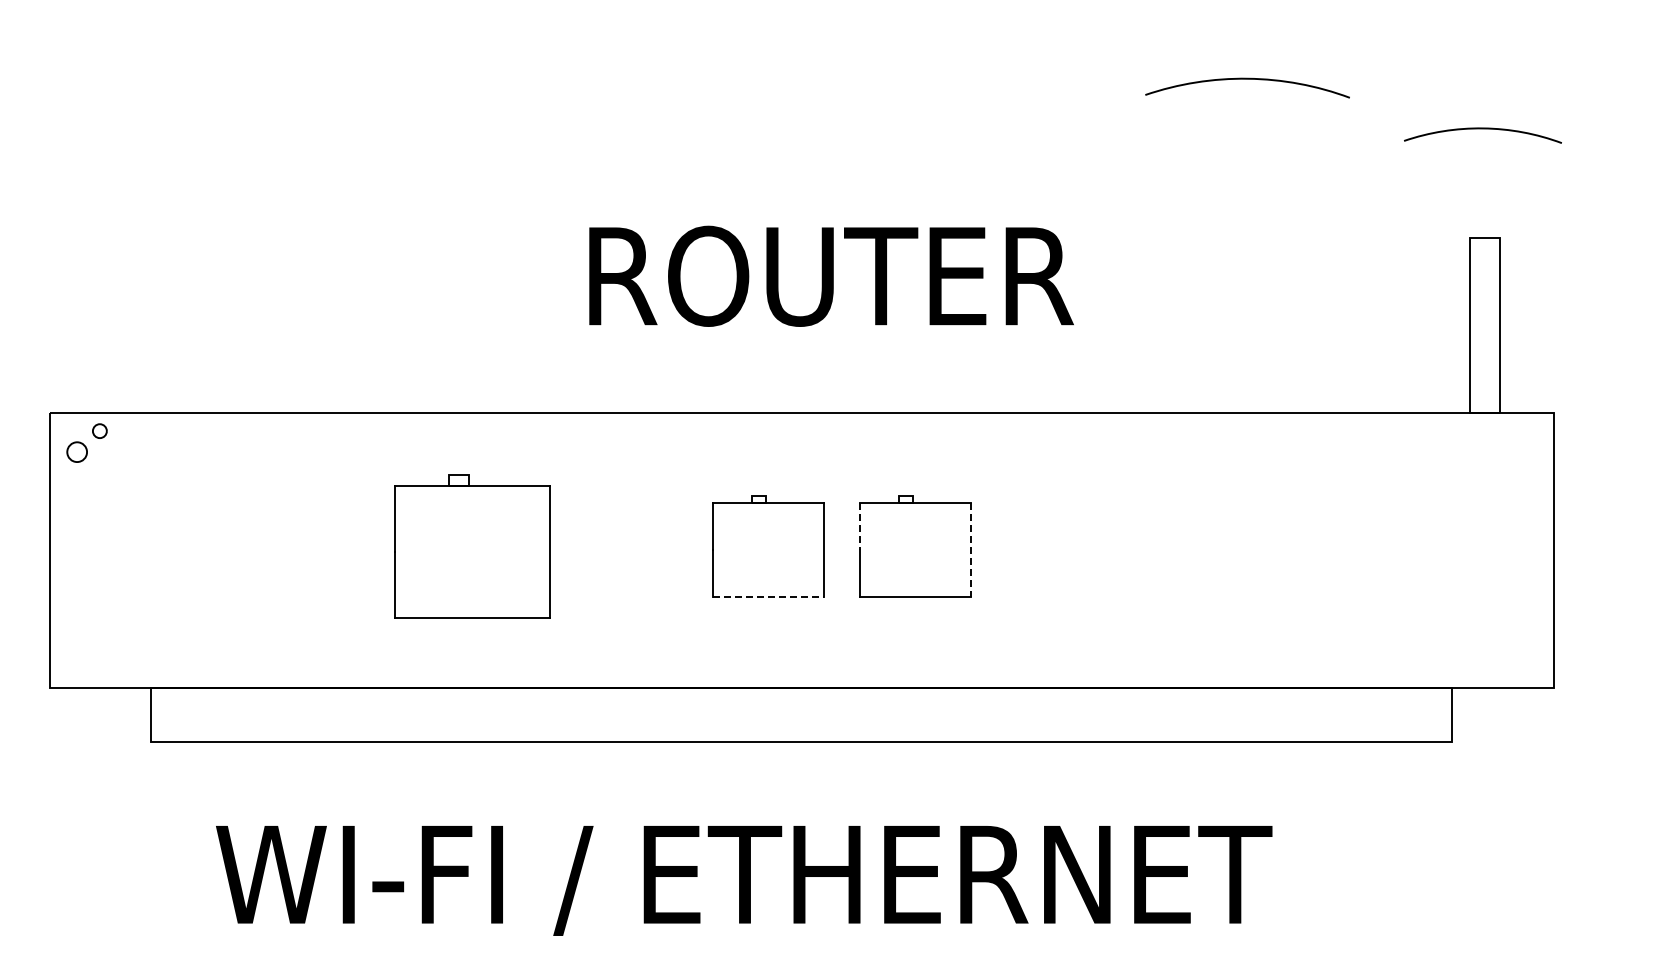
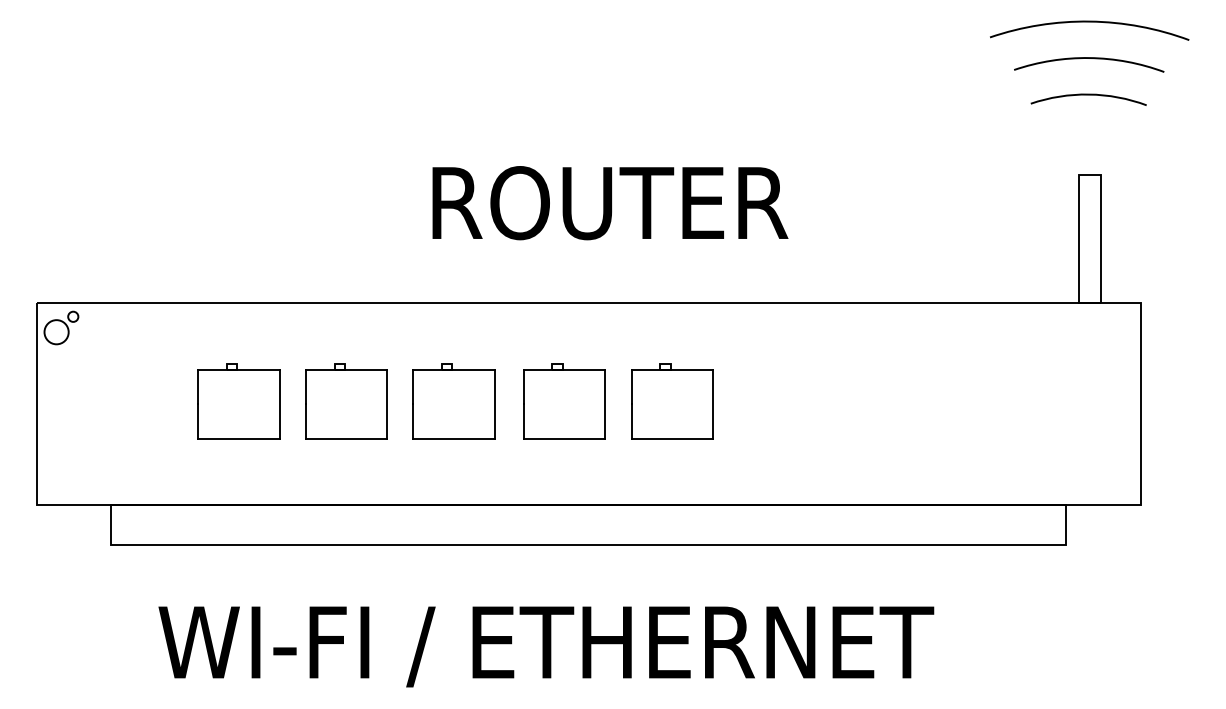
arc: (1483, 29) -> (1089, 21), added
arc: (1247, 79) -> (1089, 58), moved
circle: (76, 451) -> (56, 331), size x1.67
line: (860, 526) -> (631, 386), dashed -> solid
part: (325, 546) -> (238, 401), added
part: (472, 546) -> (346, 401), size x0.71
part: (618, 546) -> (454, 401), added
line: (971, 550) -> (713, 404), dashed -> solid
line: (769, 597) -> (564, 438), dashed -> solid

